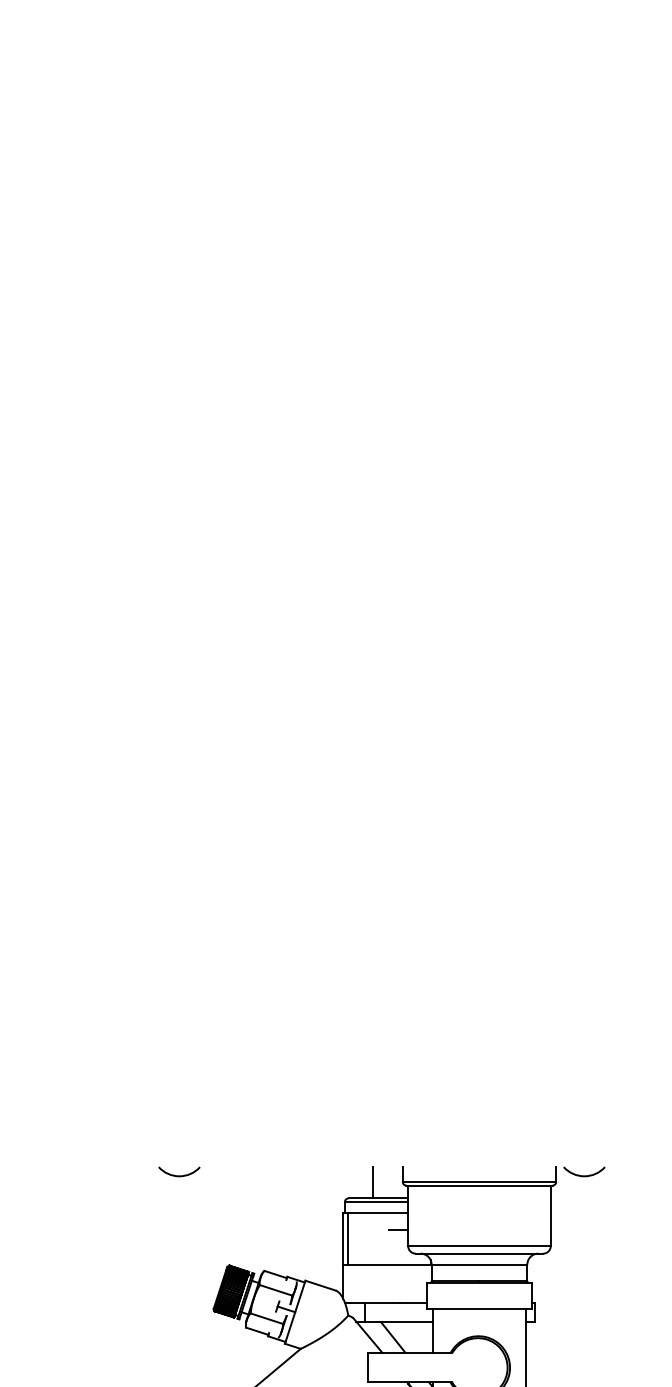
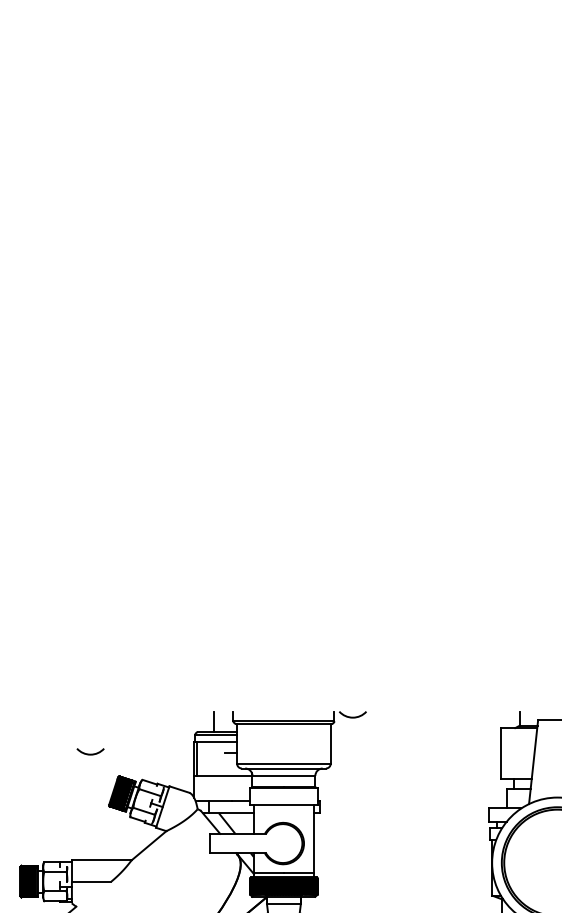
arc: (179, 1174) -> (90, 753), moved

